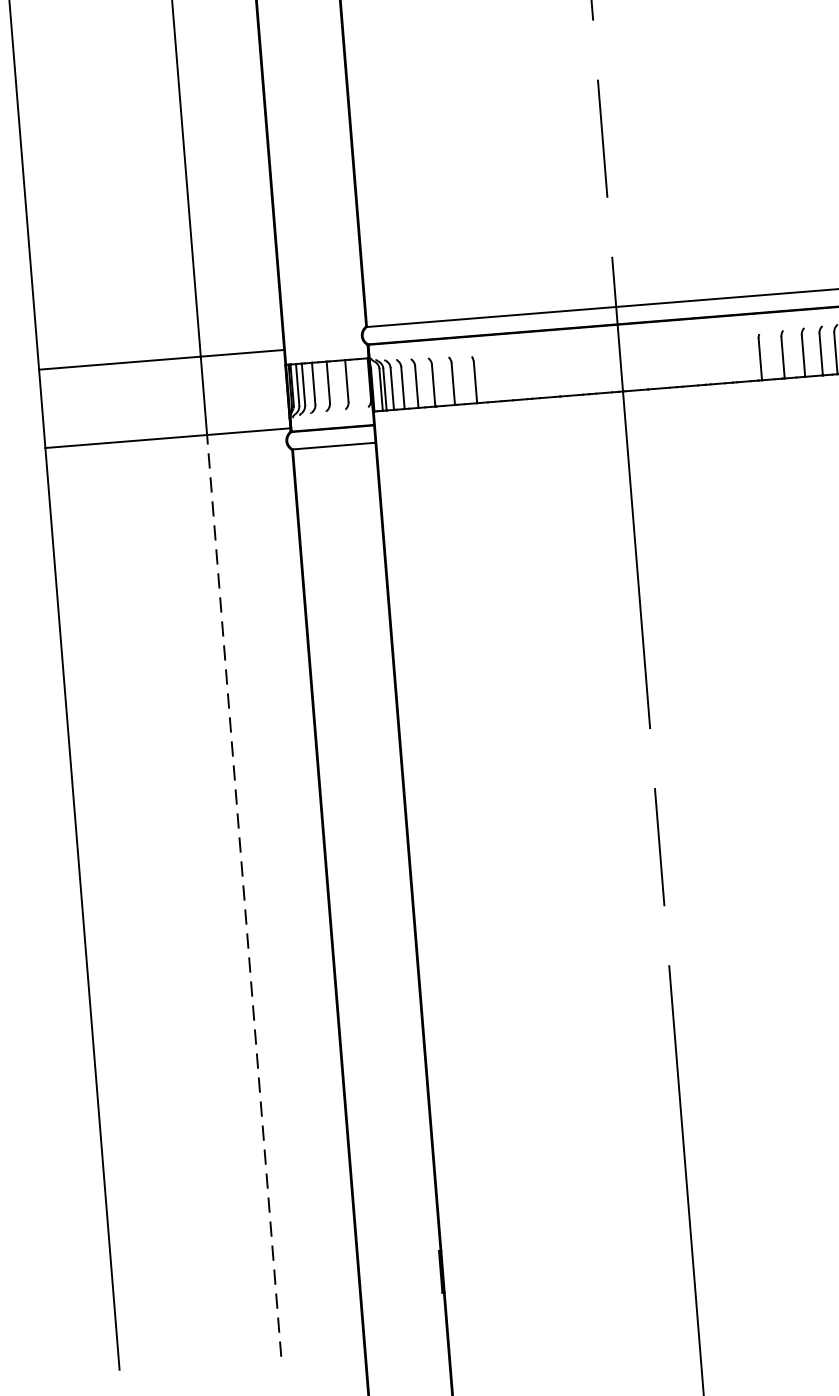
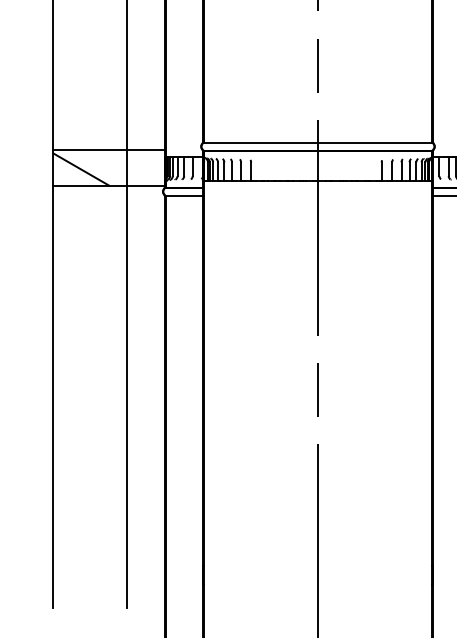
hatch: (104, 407) -> (81, 169), added
line: (244, 894) -> (127, 396), dashed -> solid

